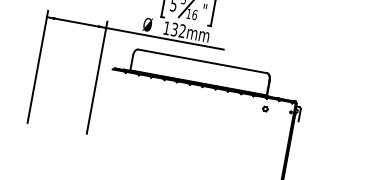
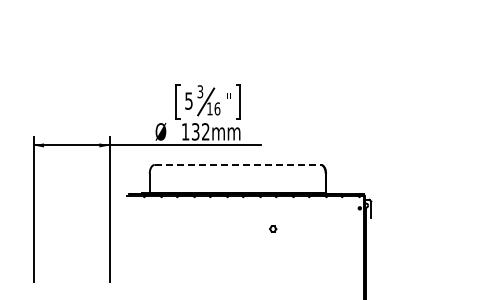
line: (202, 60) -> (237, 164), solid -> dashed
part: (265, 108) -> (273, 228), moved

